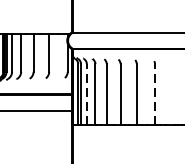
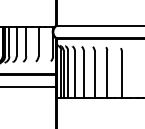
line: (87, 94) -> (68, 74), dashed -> solid
line: (154, 94) -> (121, 74), dashed -> solid

